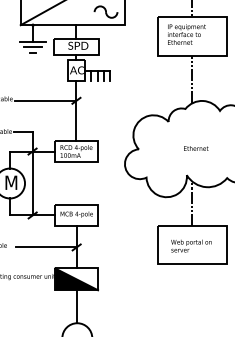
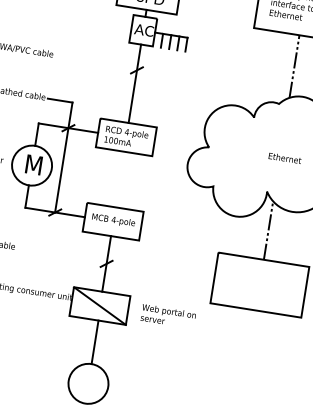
line: (45, 100) -> (96, 63), removed
text: (191, 245) -> (168, 315), moved
line: (45, 247) -> (65, 257), removed
fill: (76, 279) -> (99, 306), removed

